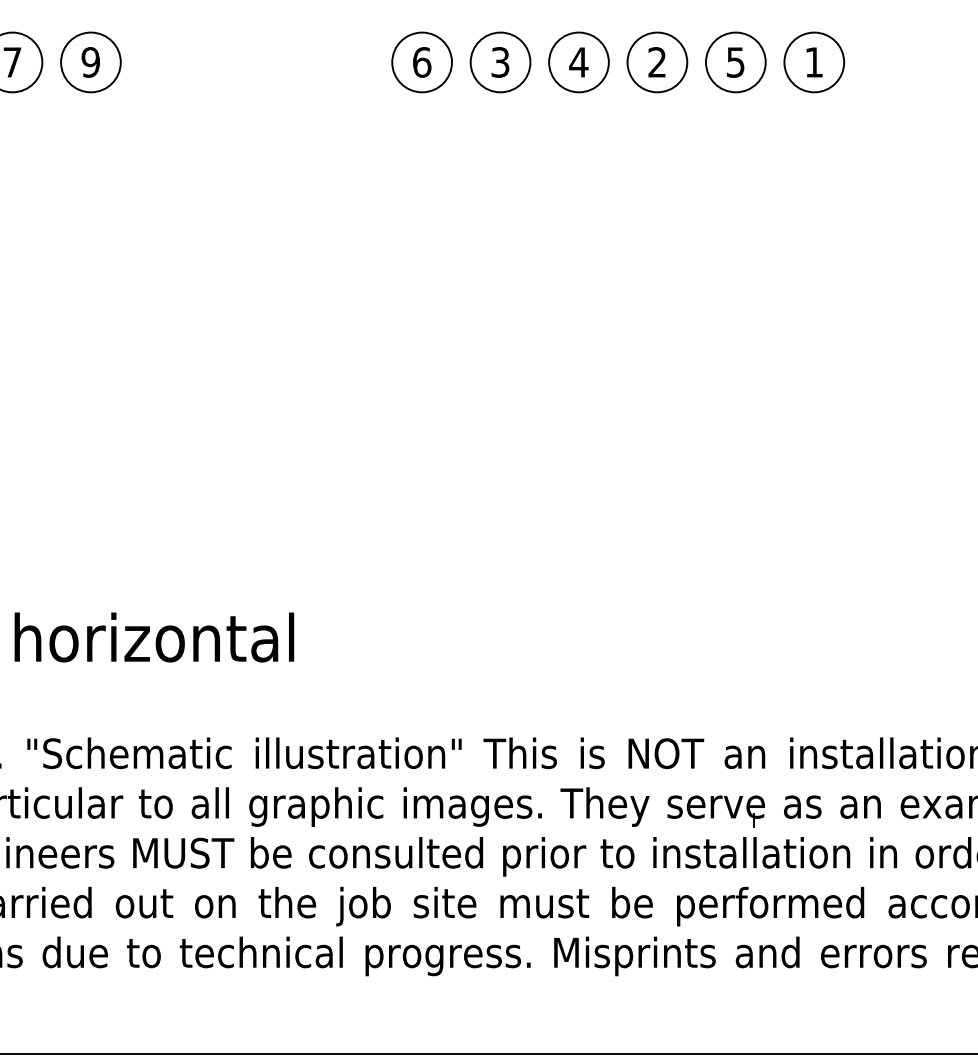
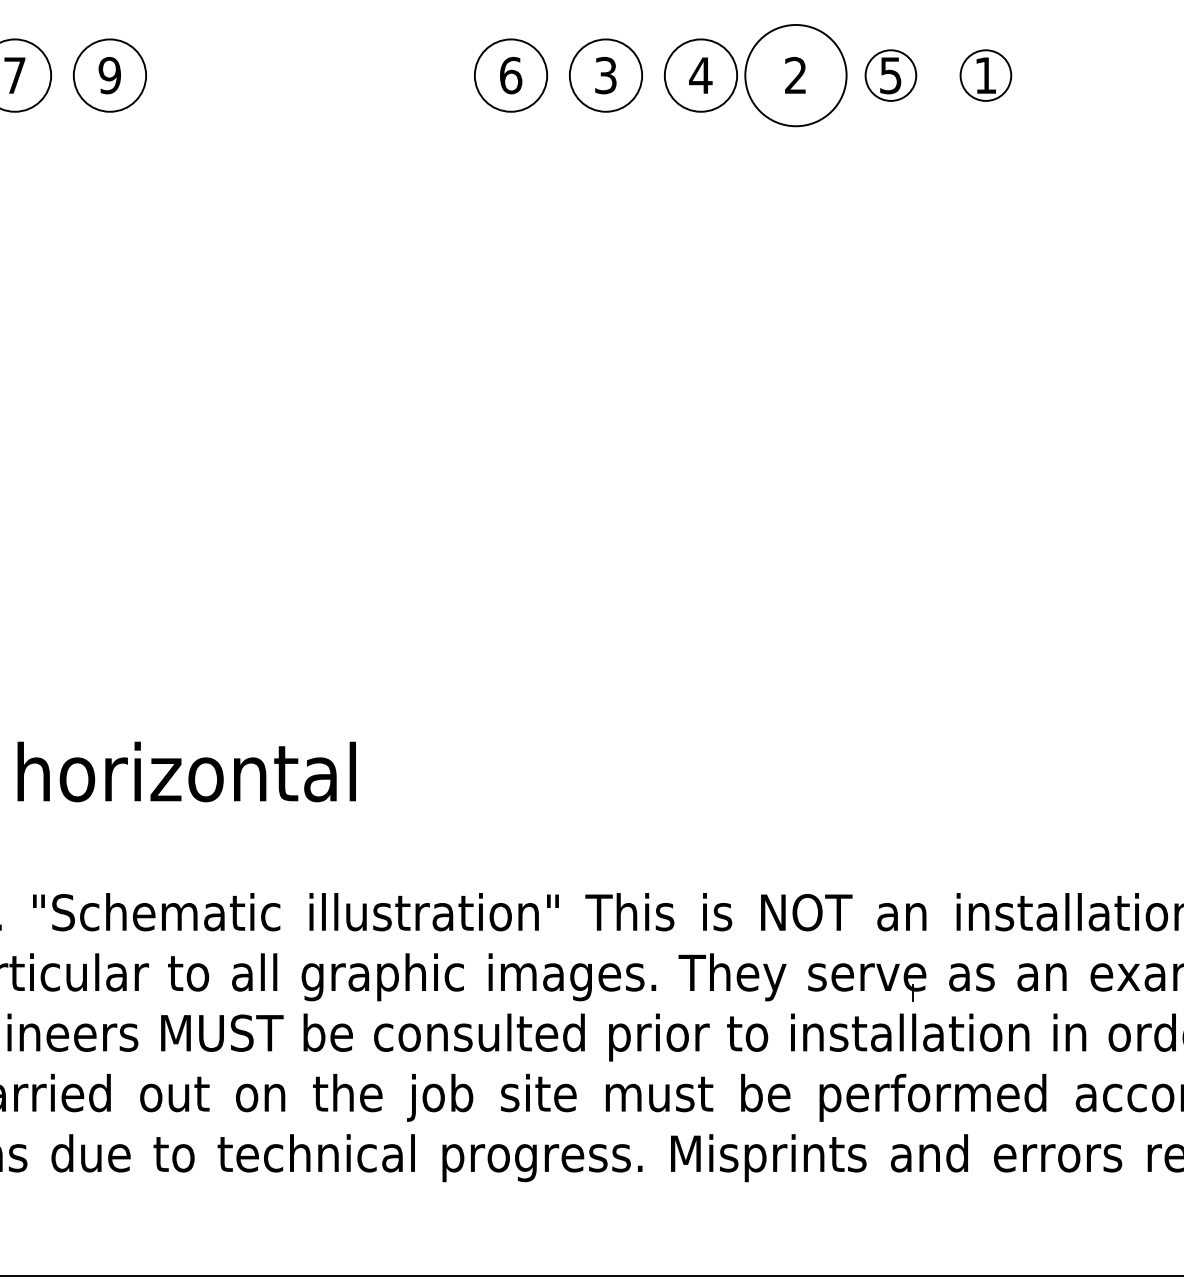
circle: (657, 62) -> (795, 75), size x1.4
circle: (735, 62) -> (890, 75), size x0.7
circle: (813, 62) -> (985, 75), size x0.7

